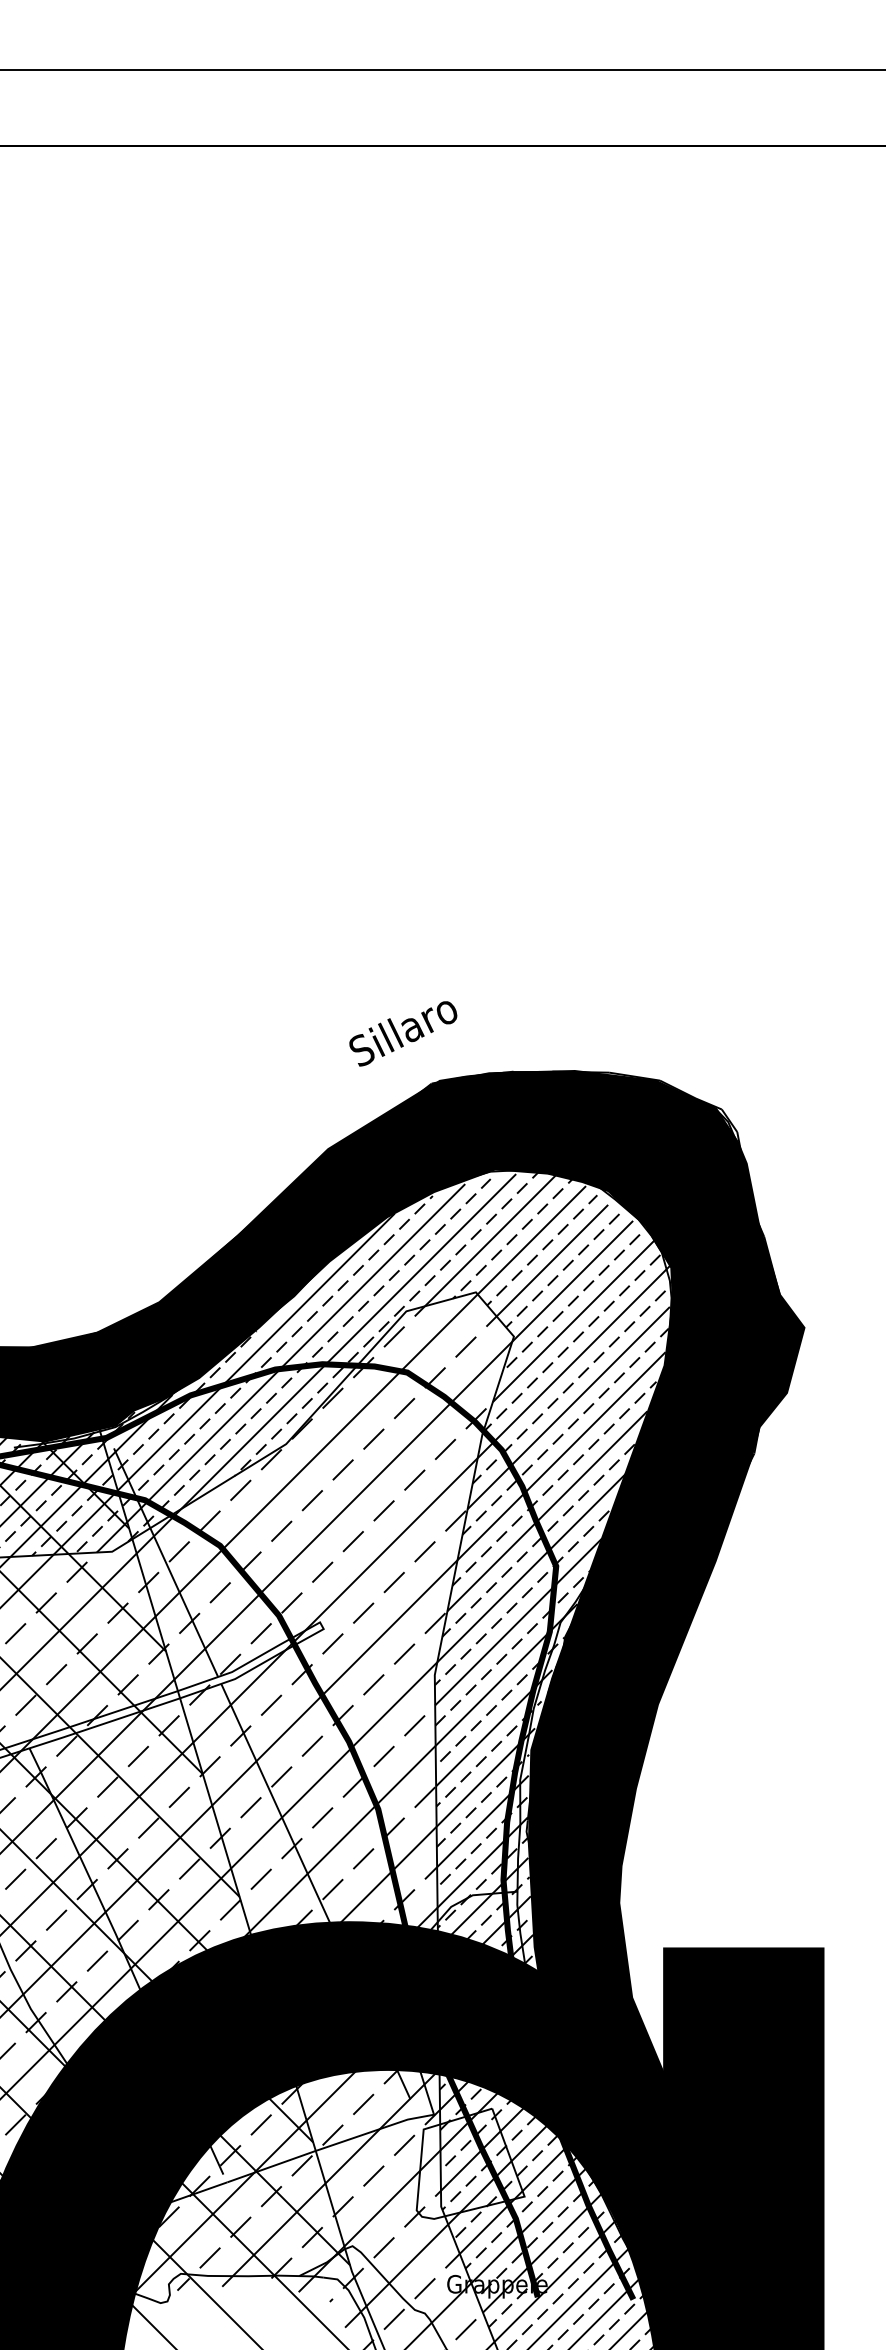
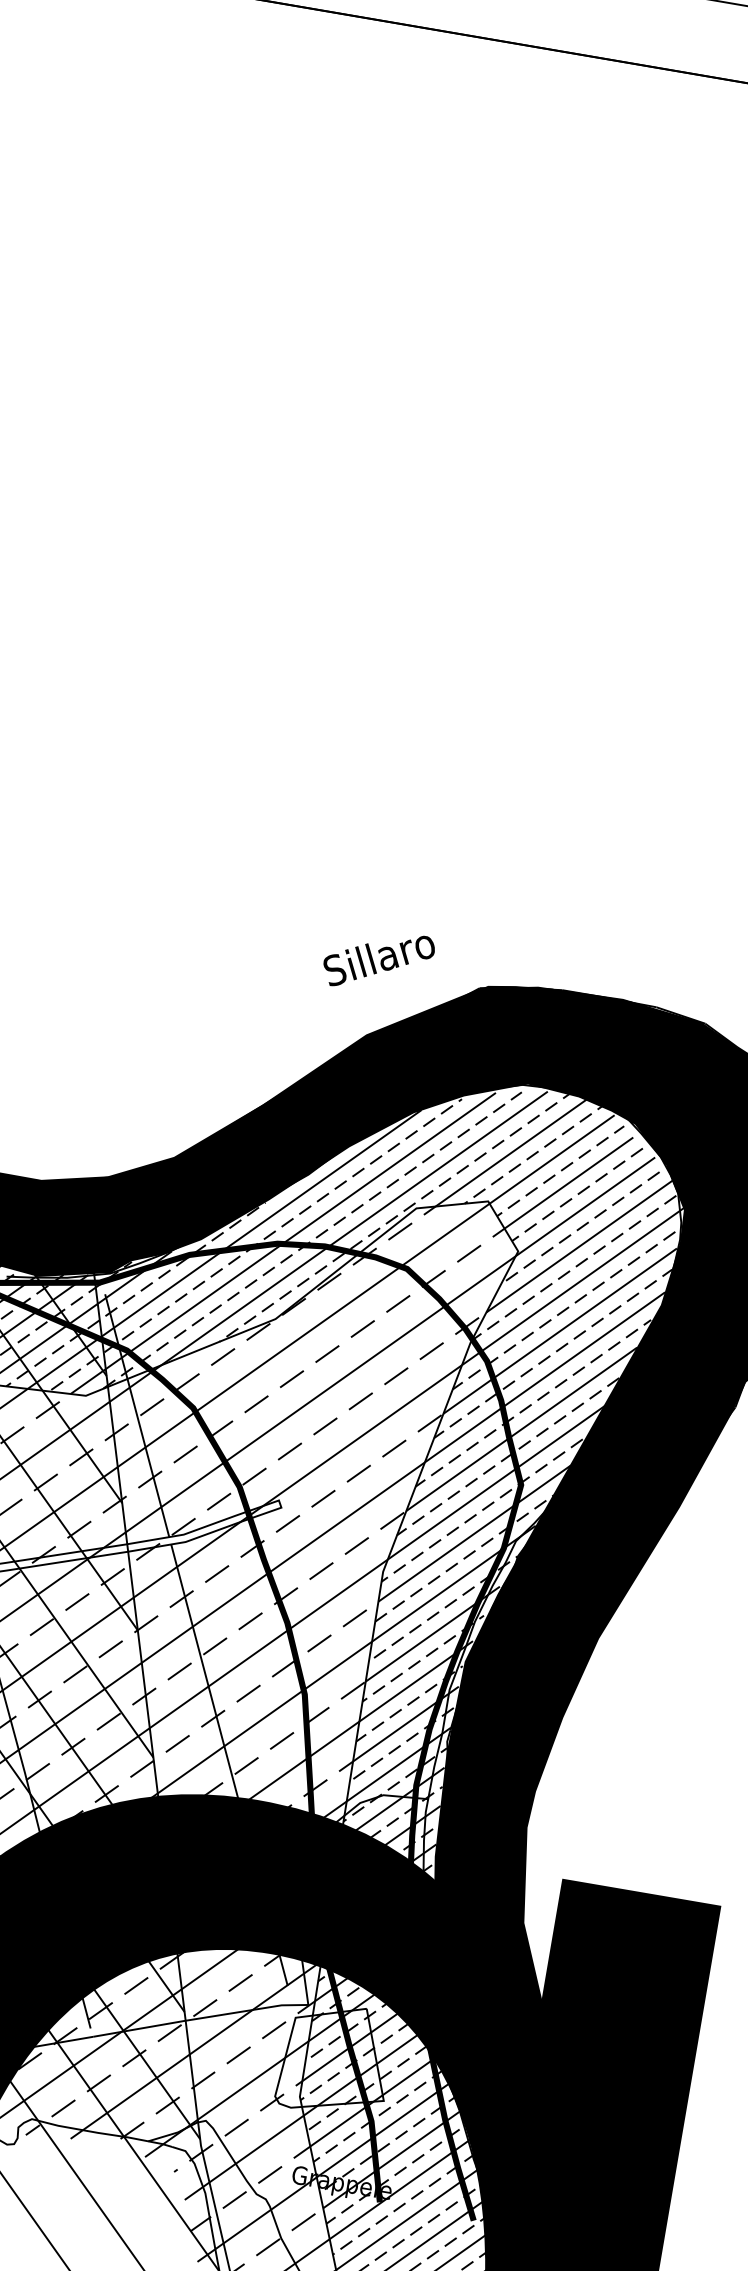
text: (403, 1033) -> (378, 960), moved

